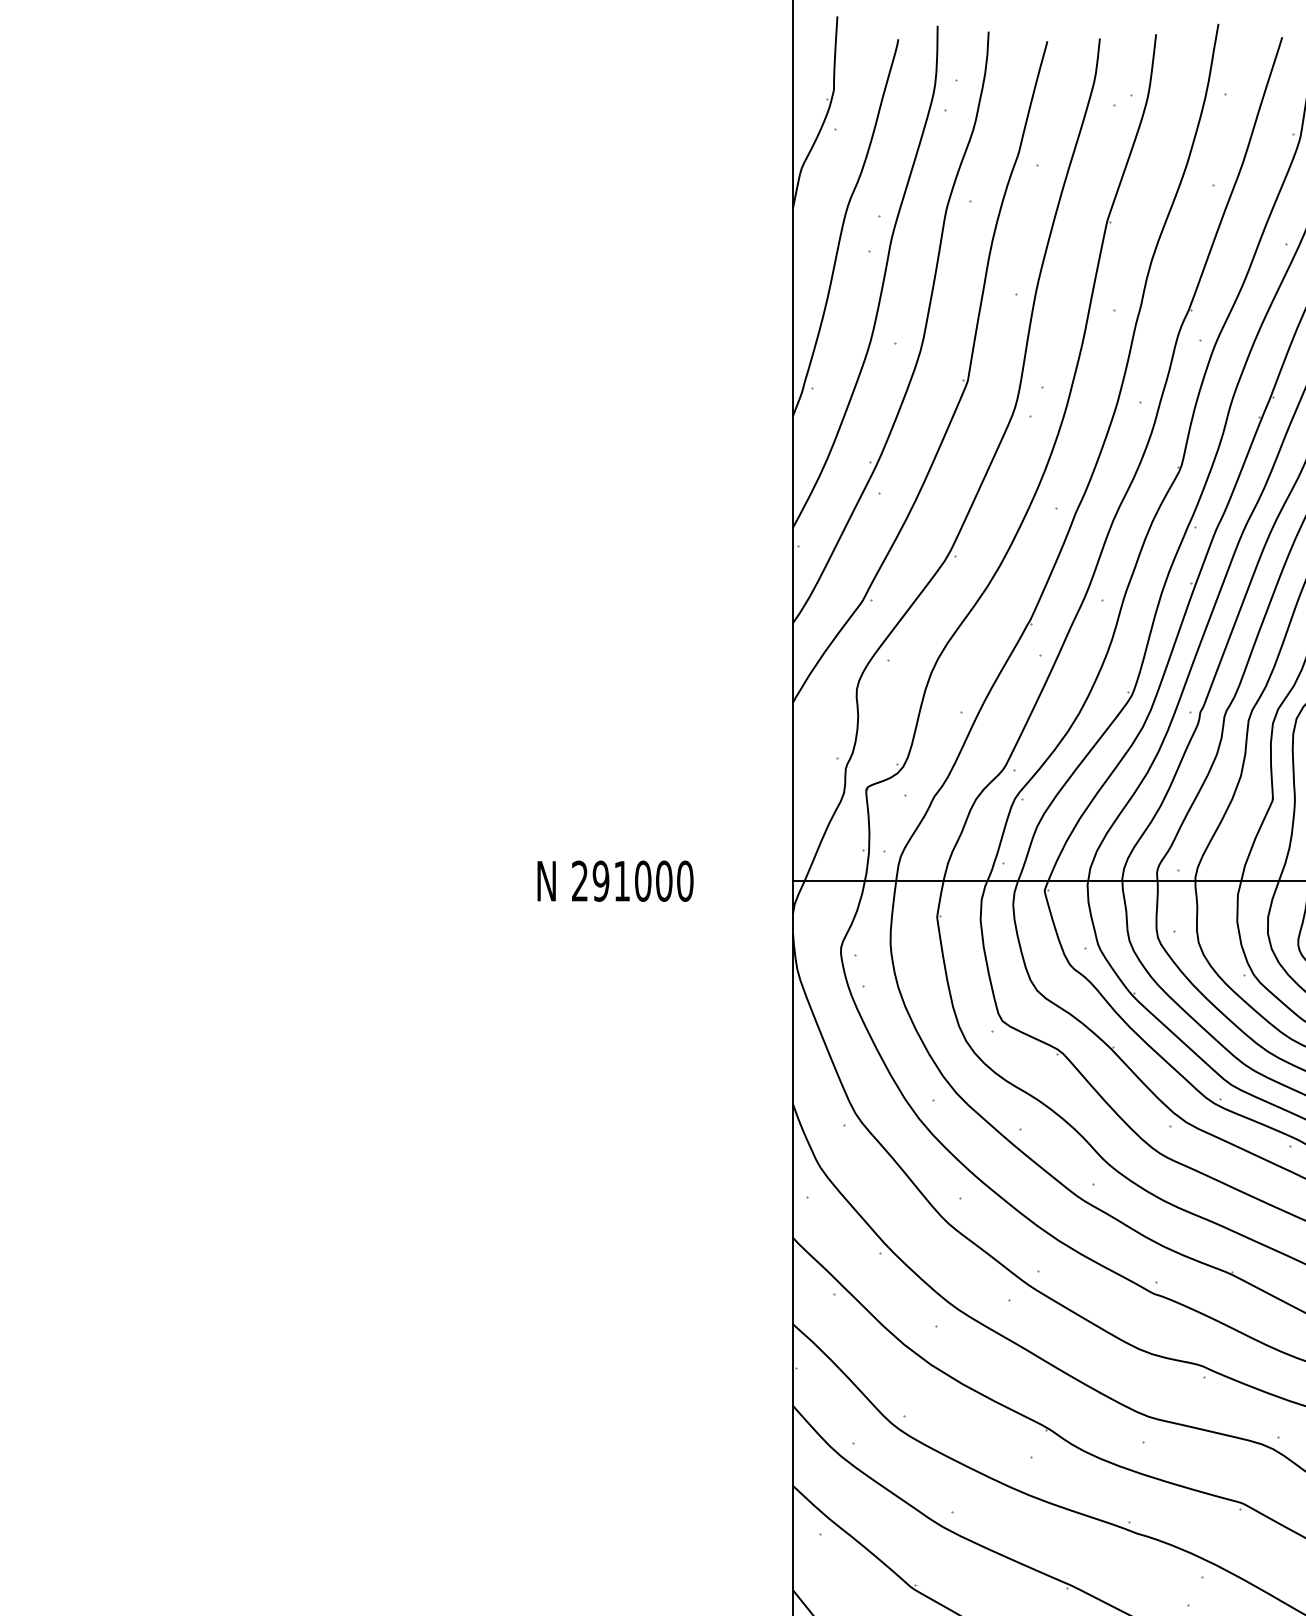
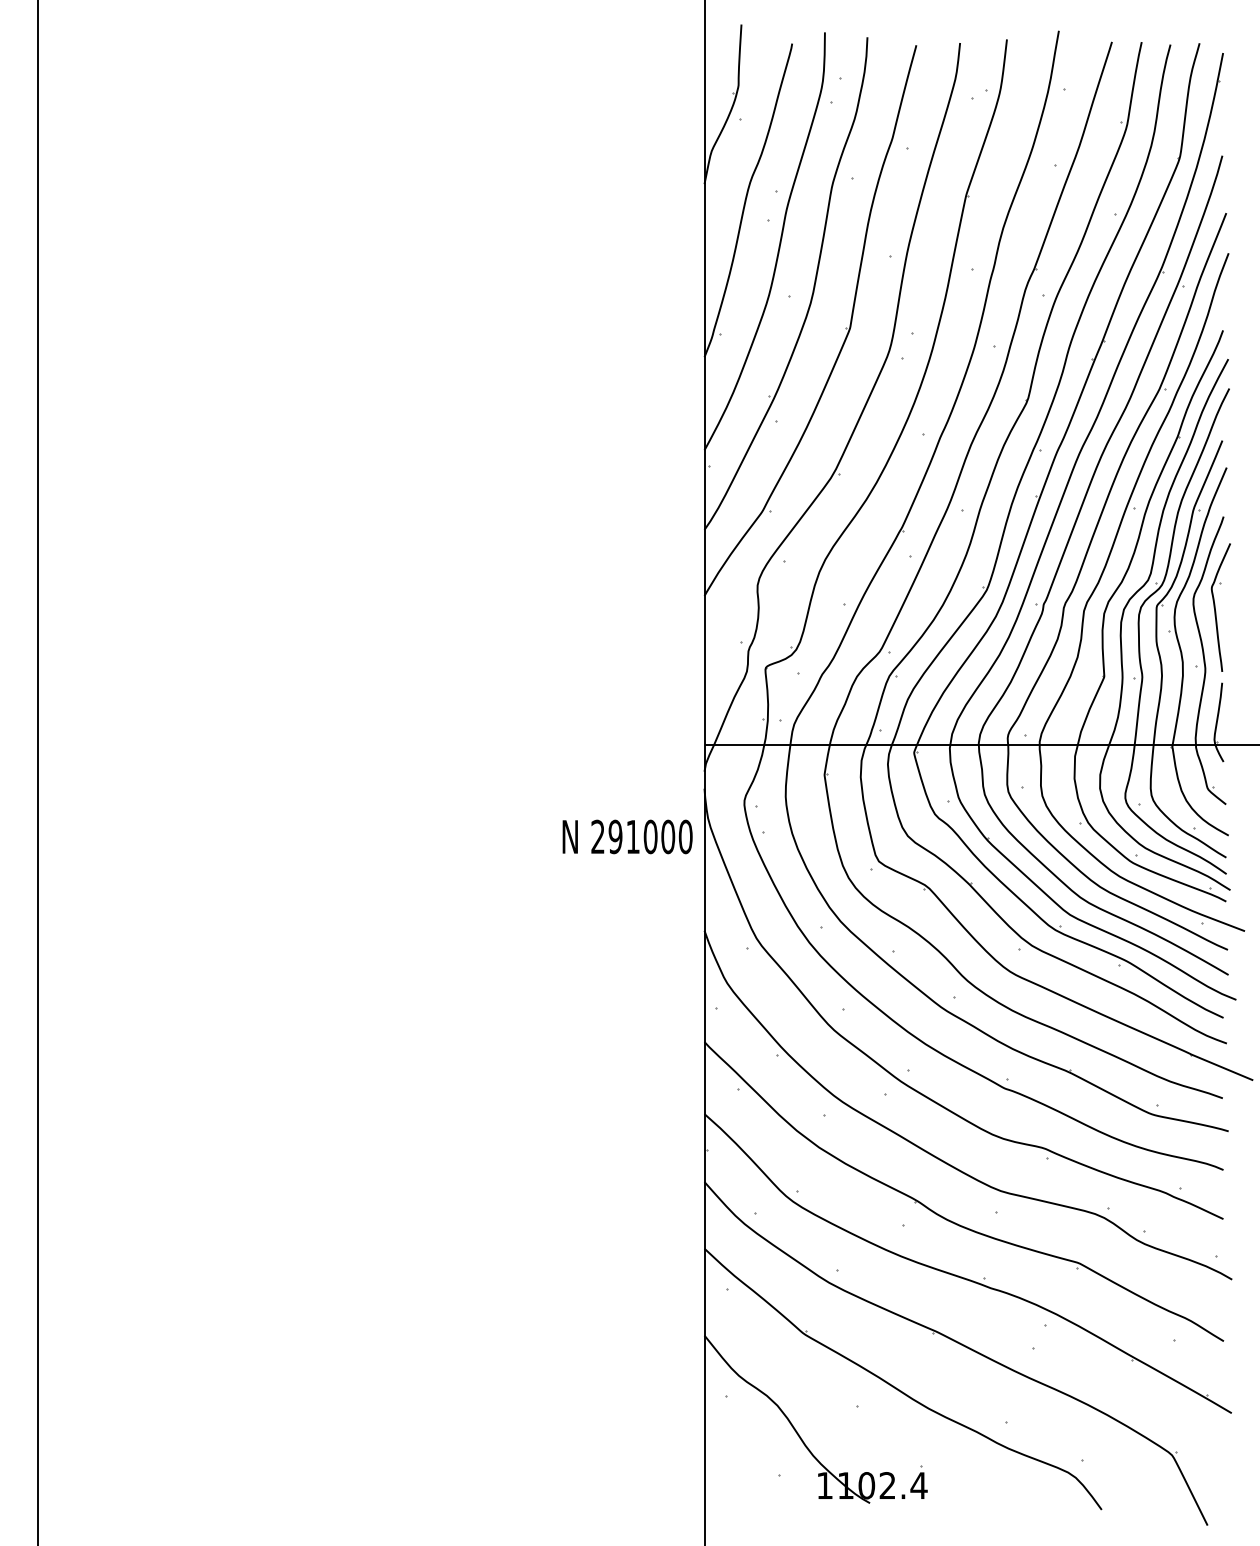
text: (615, 880) -> (627, 836), moved

